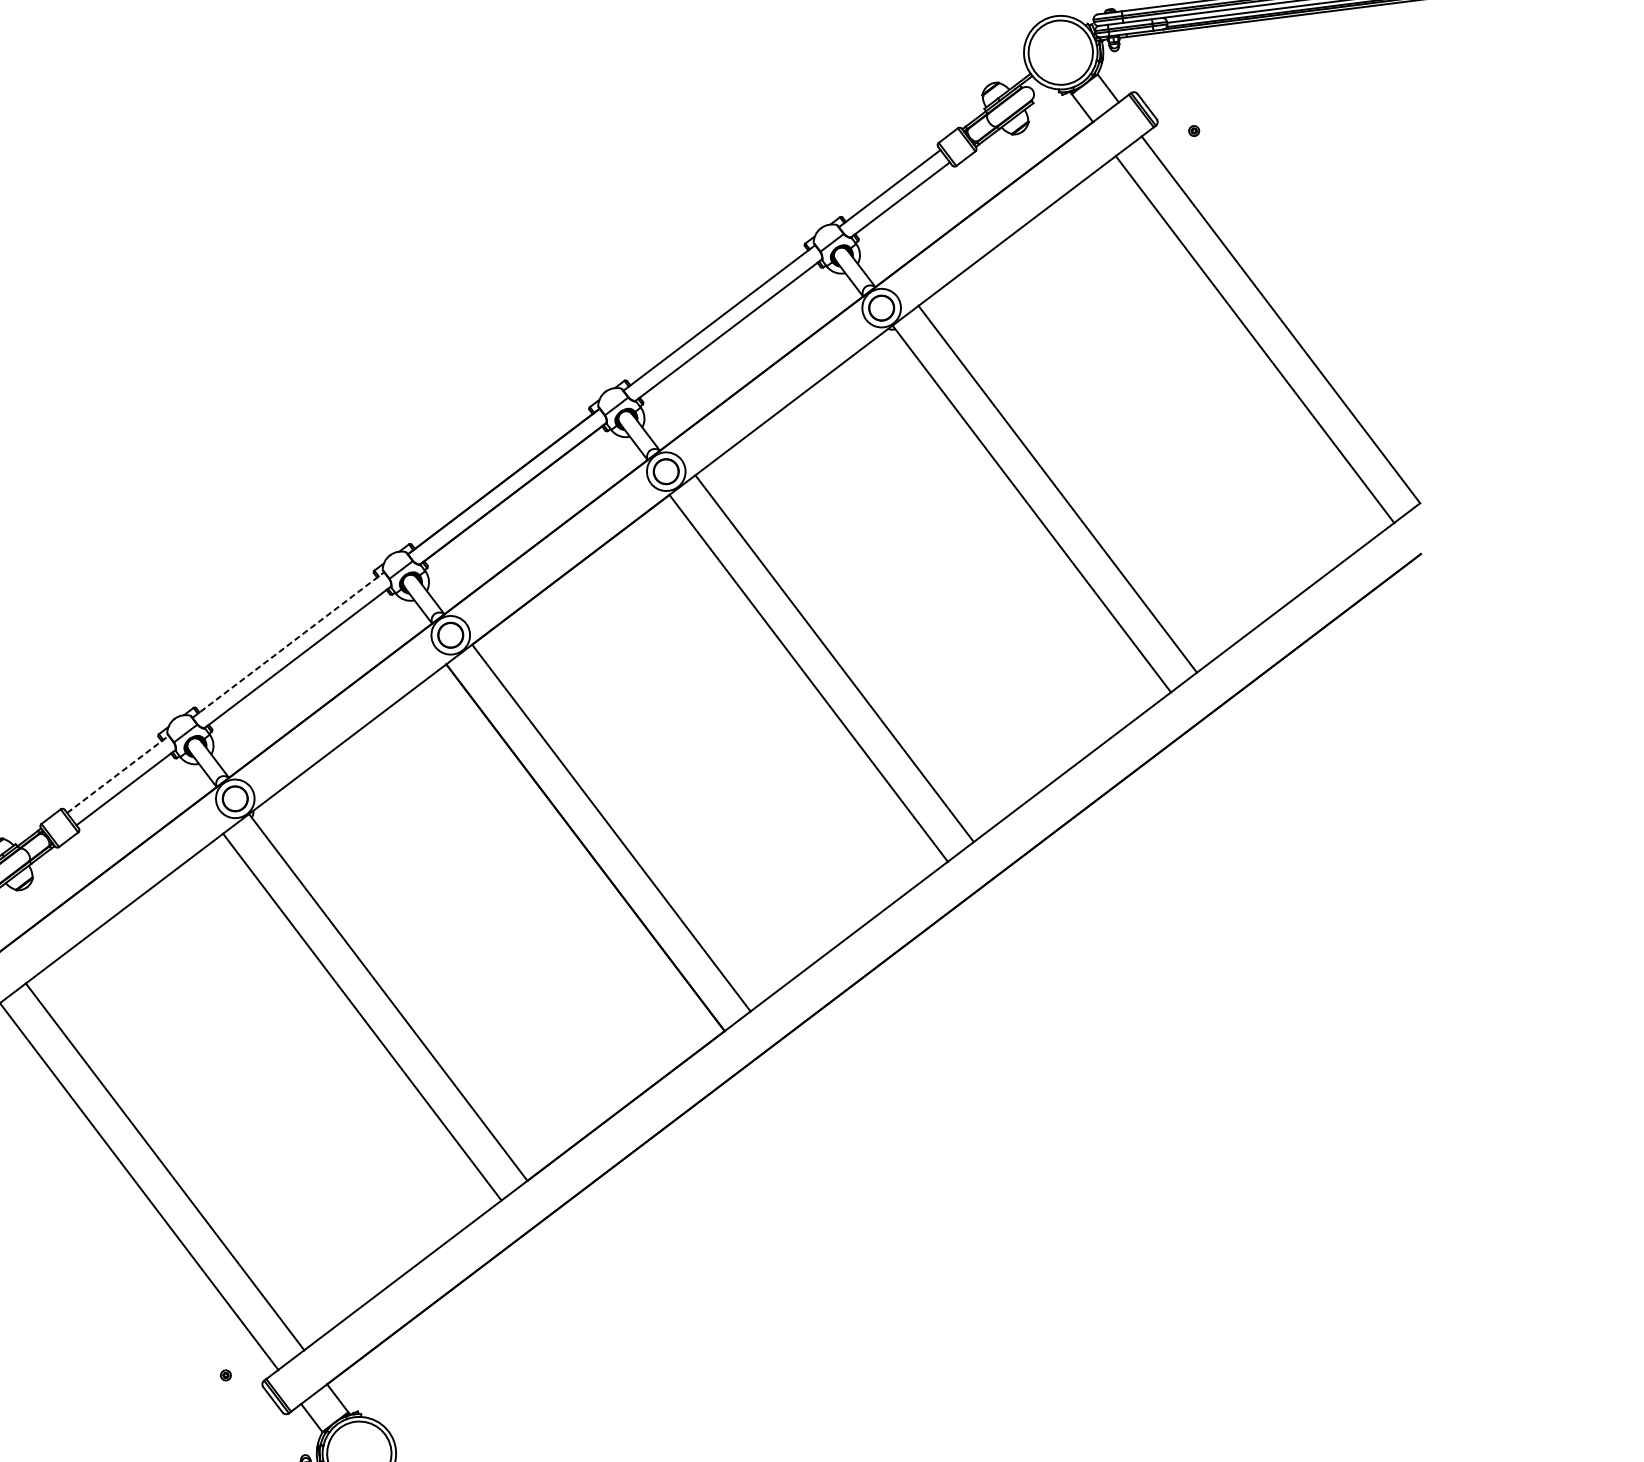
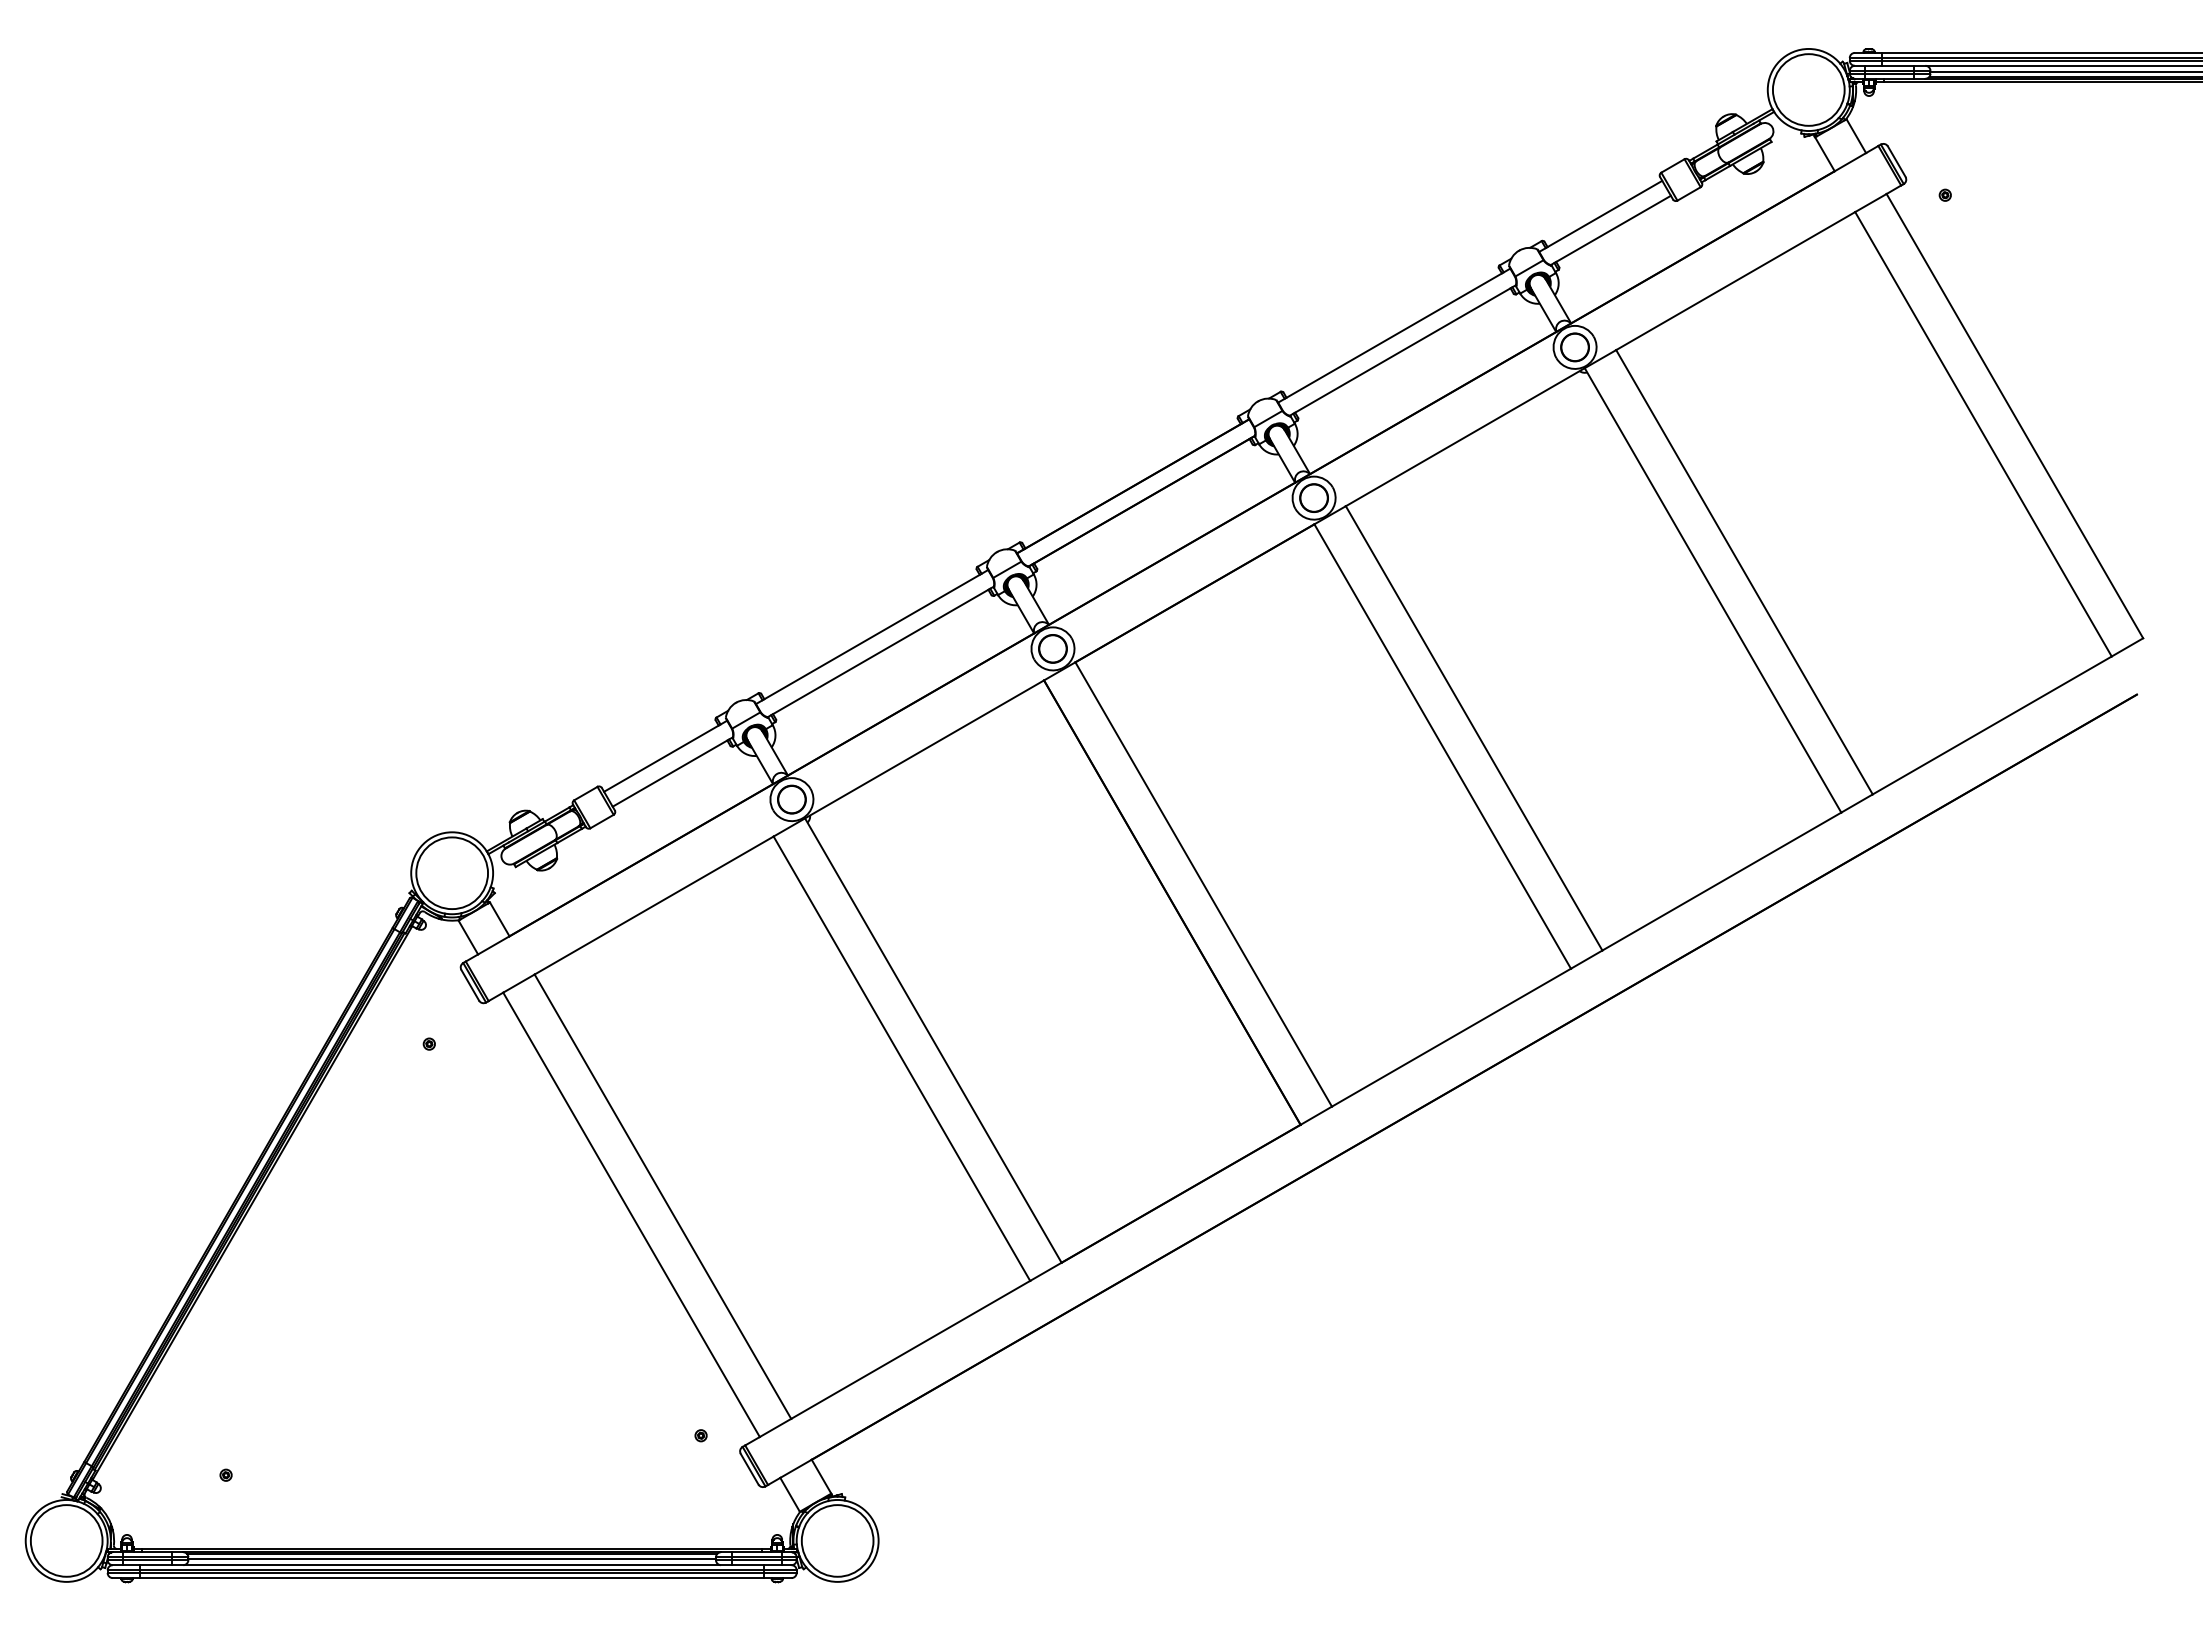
line: (288, 644) -> (872, 636), dashed -> solid
line: (118, 774) -> (666, 756), dashed -> solid

